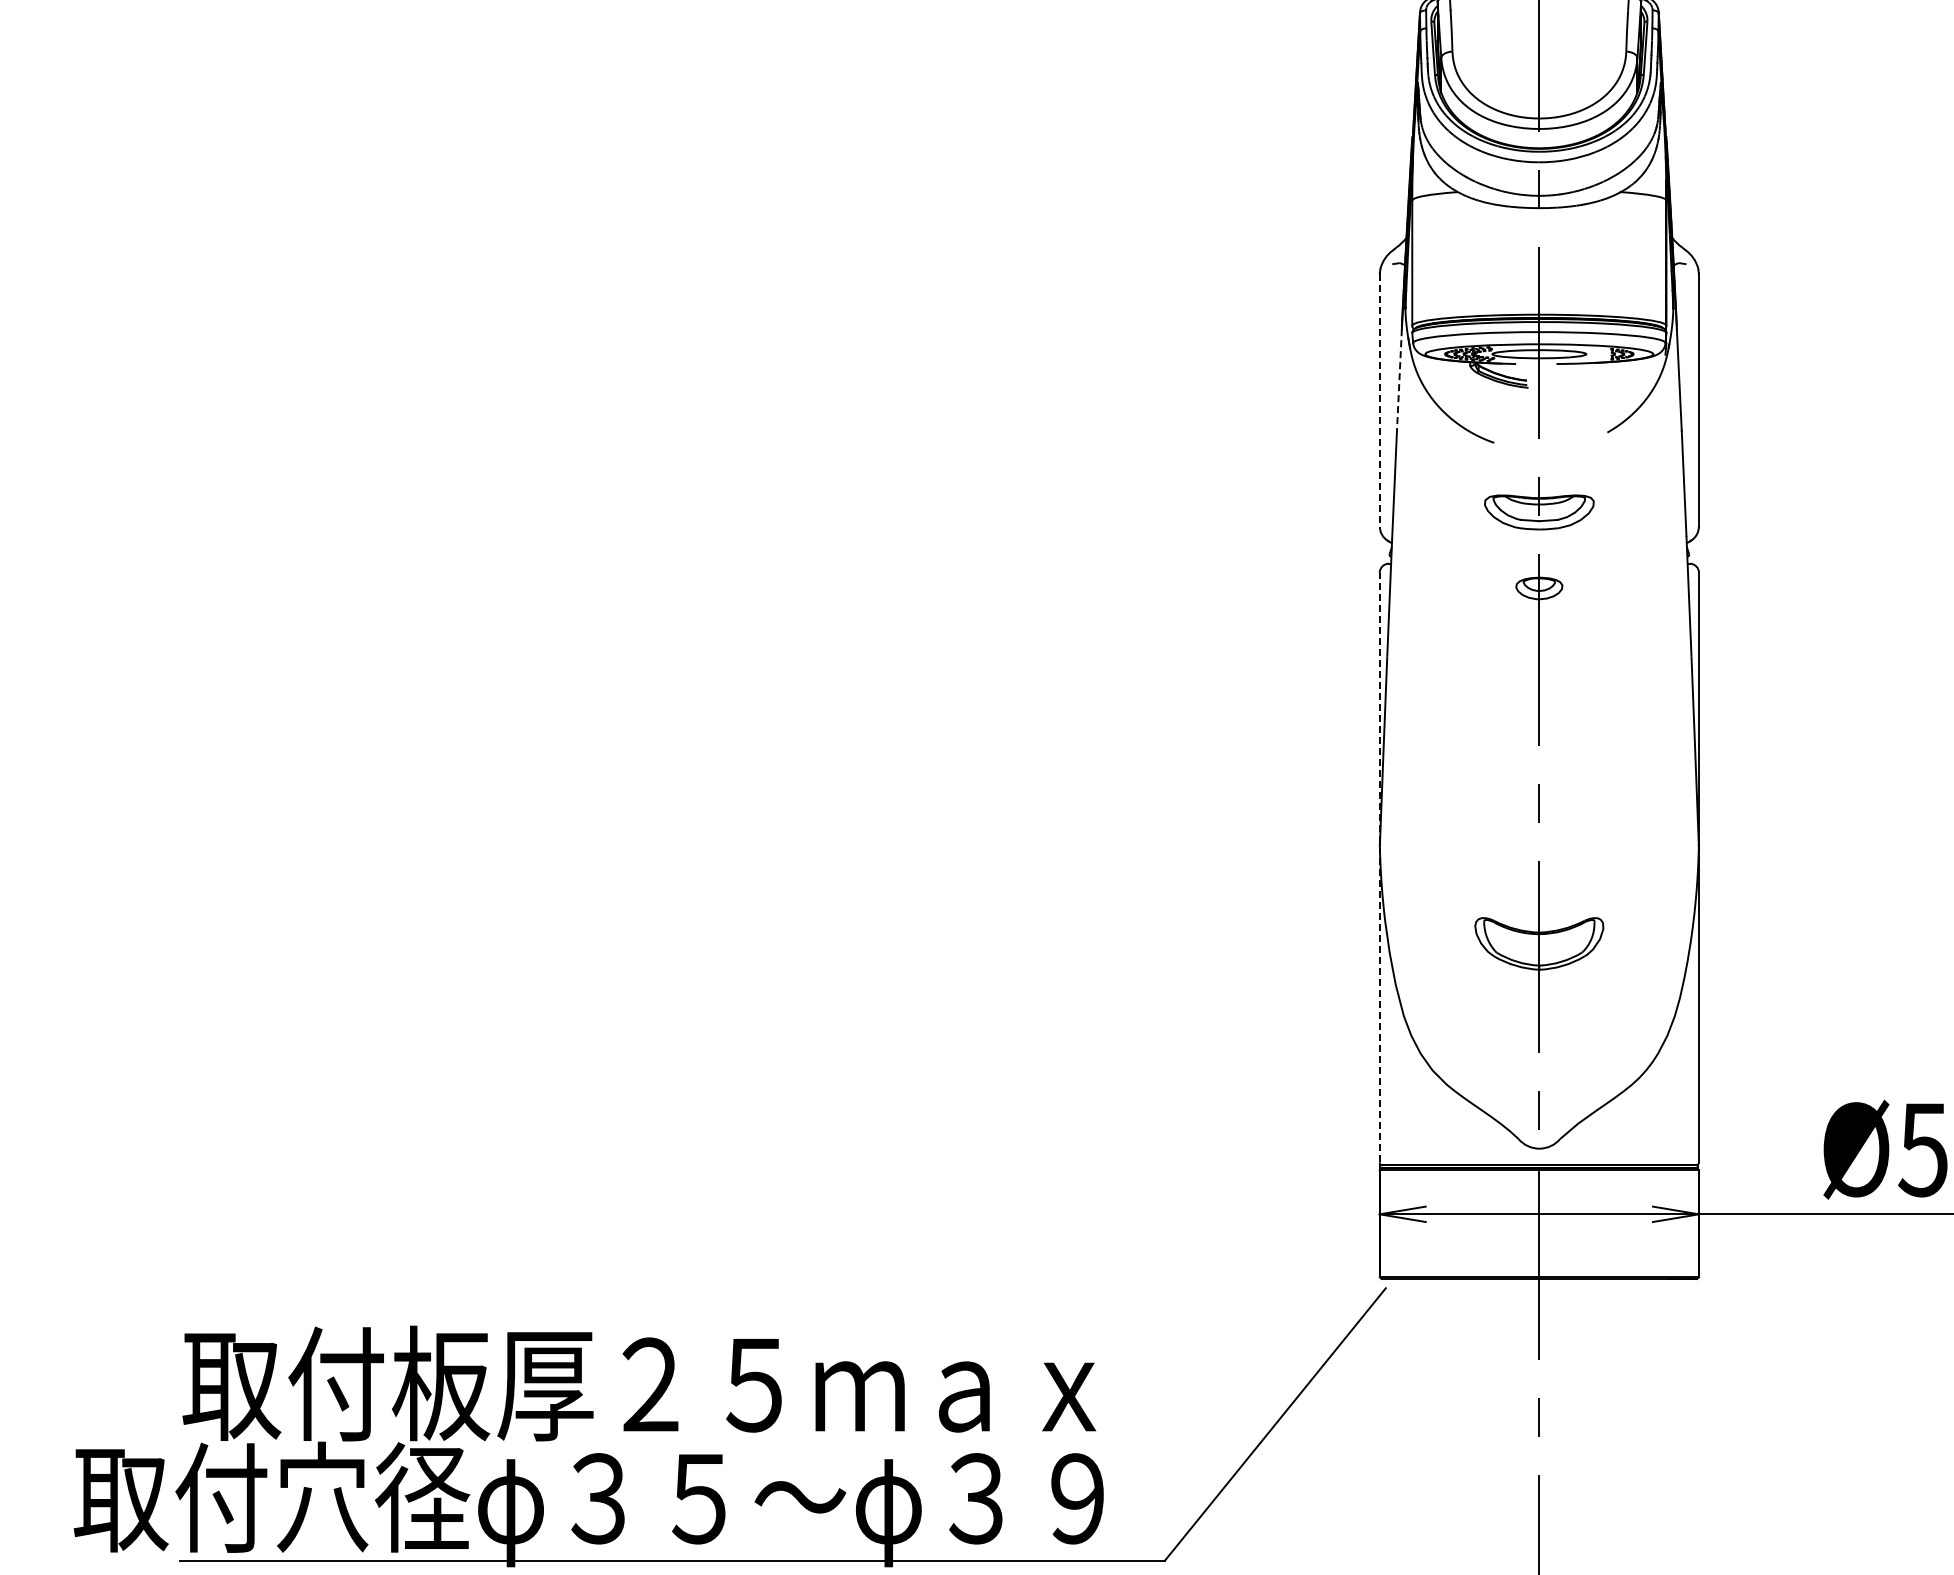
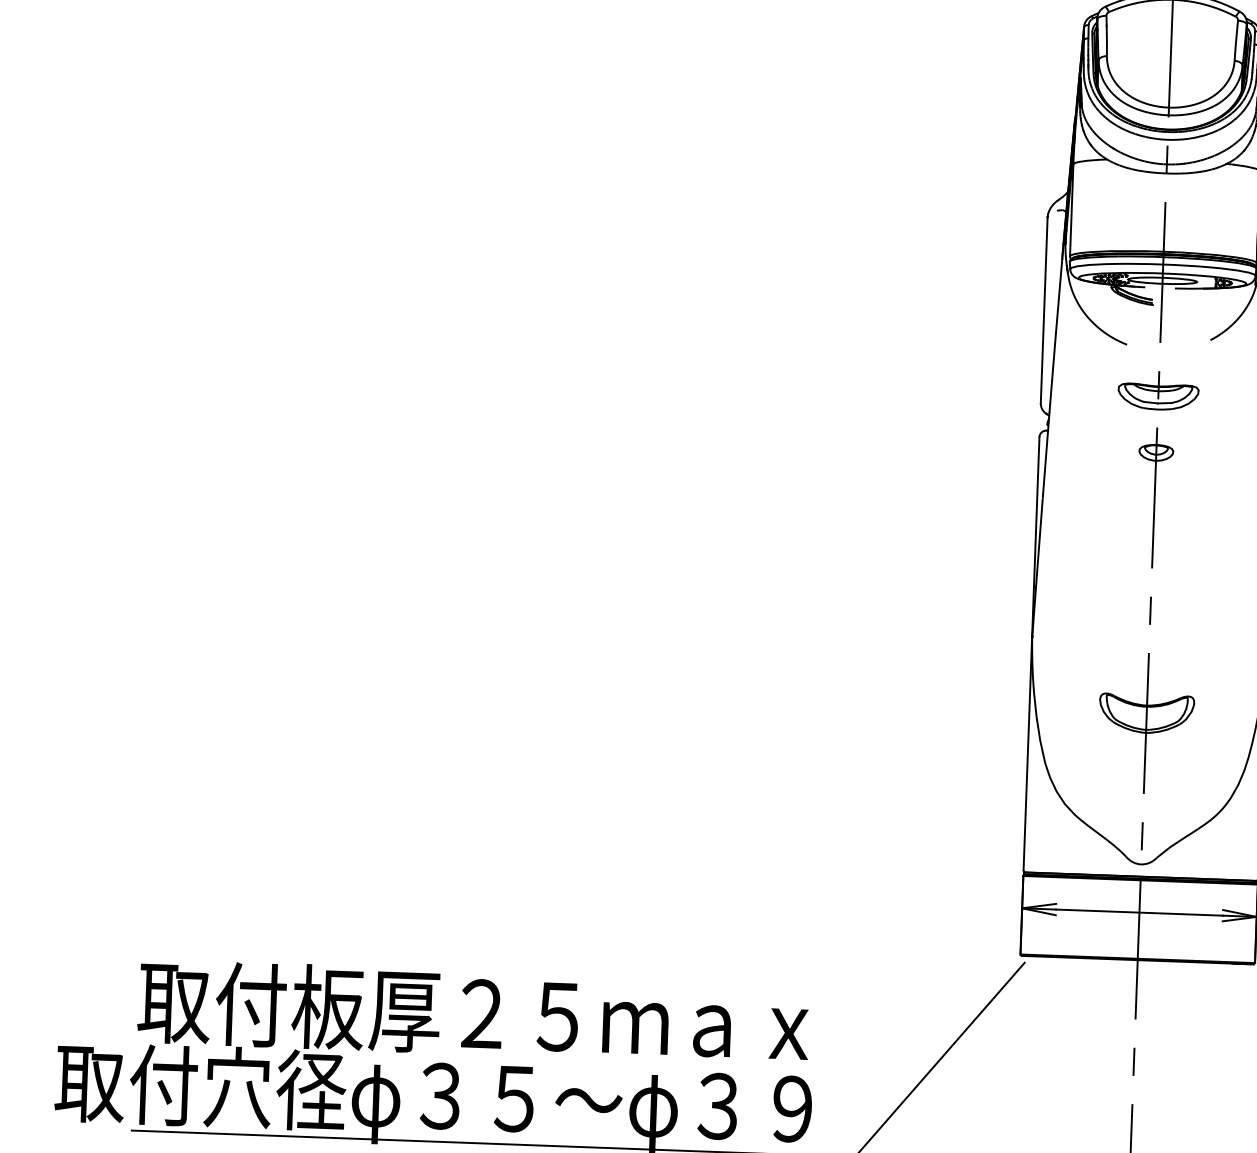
line: (1399, 380) -> (1059, 296), dashed -> solid
line: (1379, 400) -> (1043, 310), dashed -> solid
line: (1379, 867) -> (1031, 653), dashed -> solid

